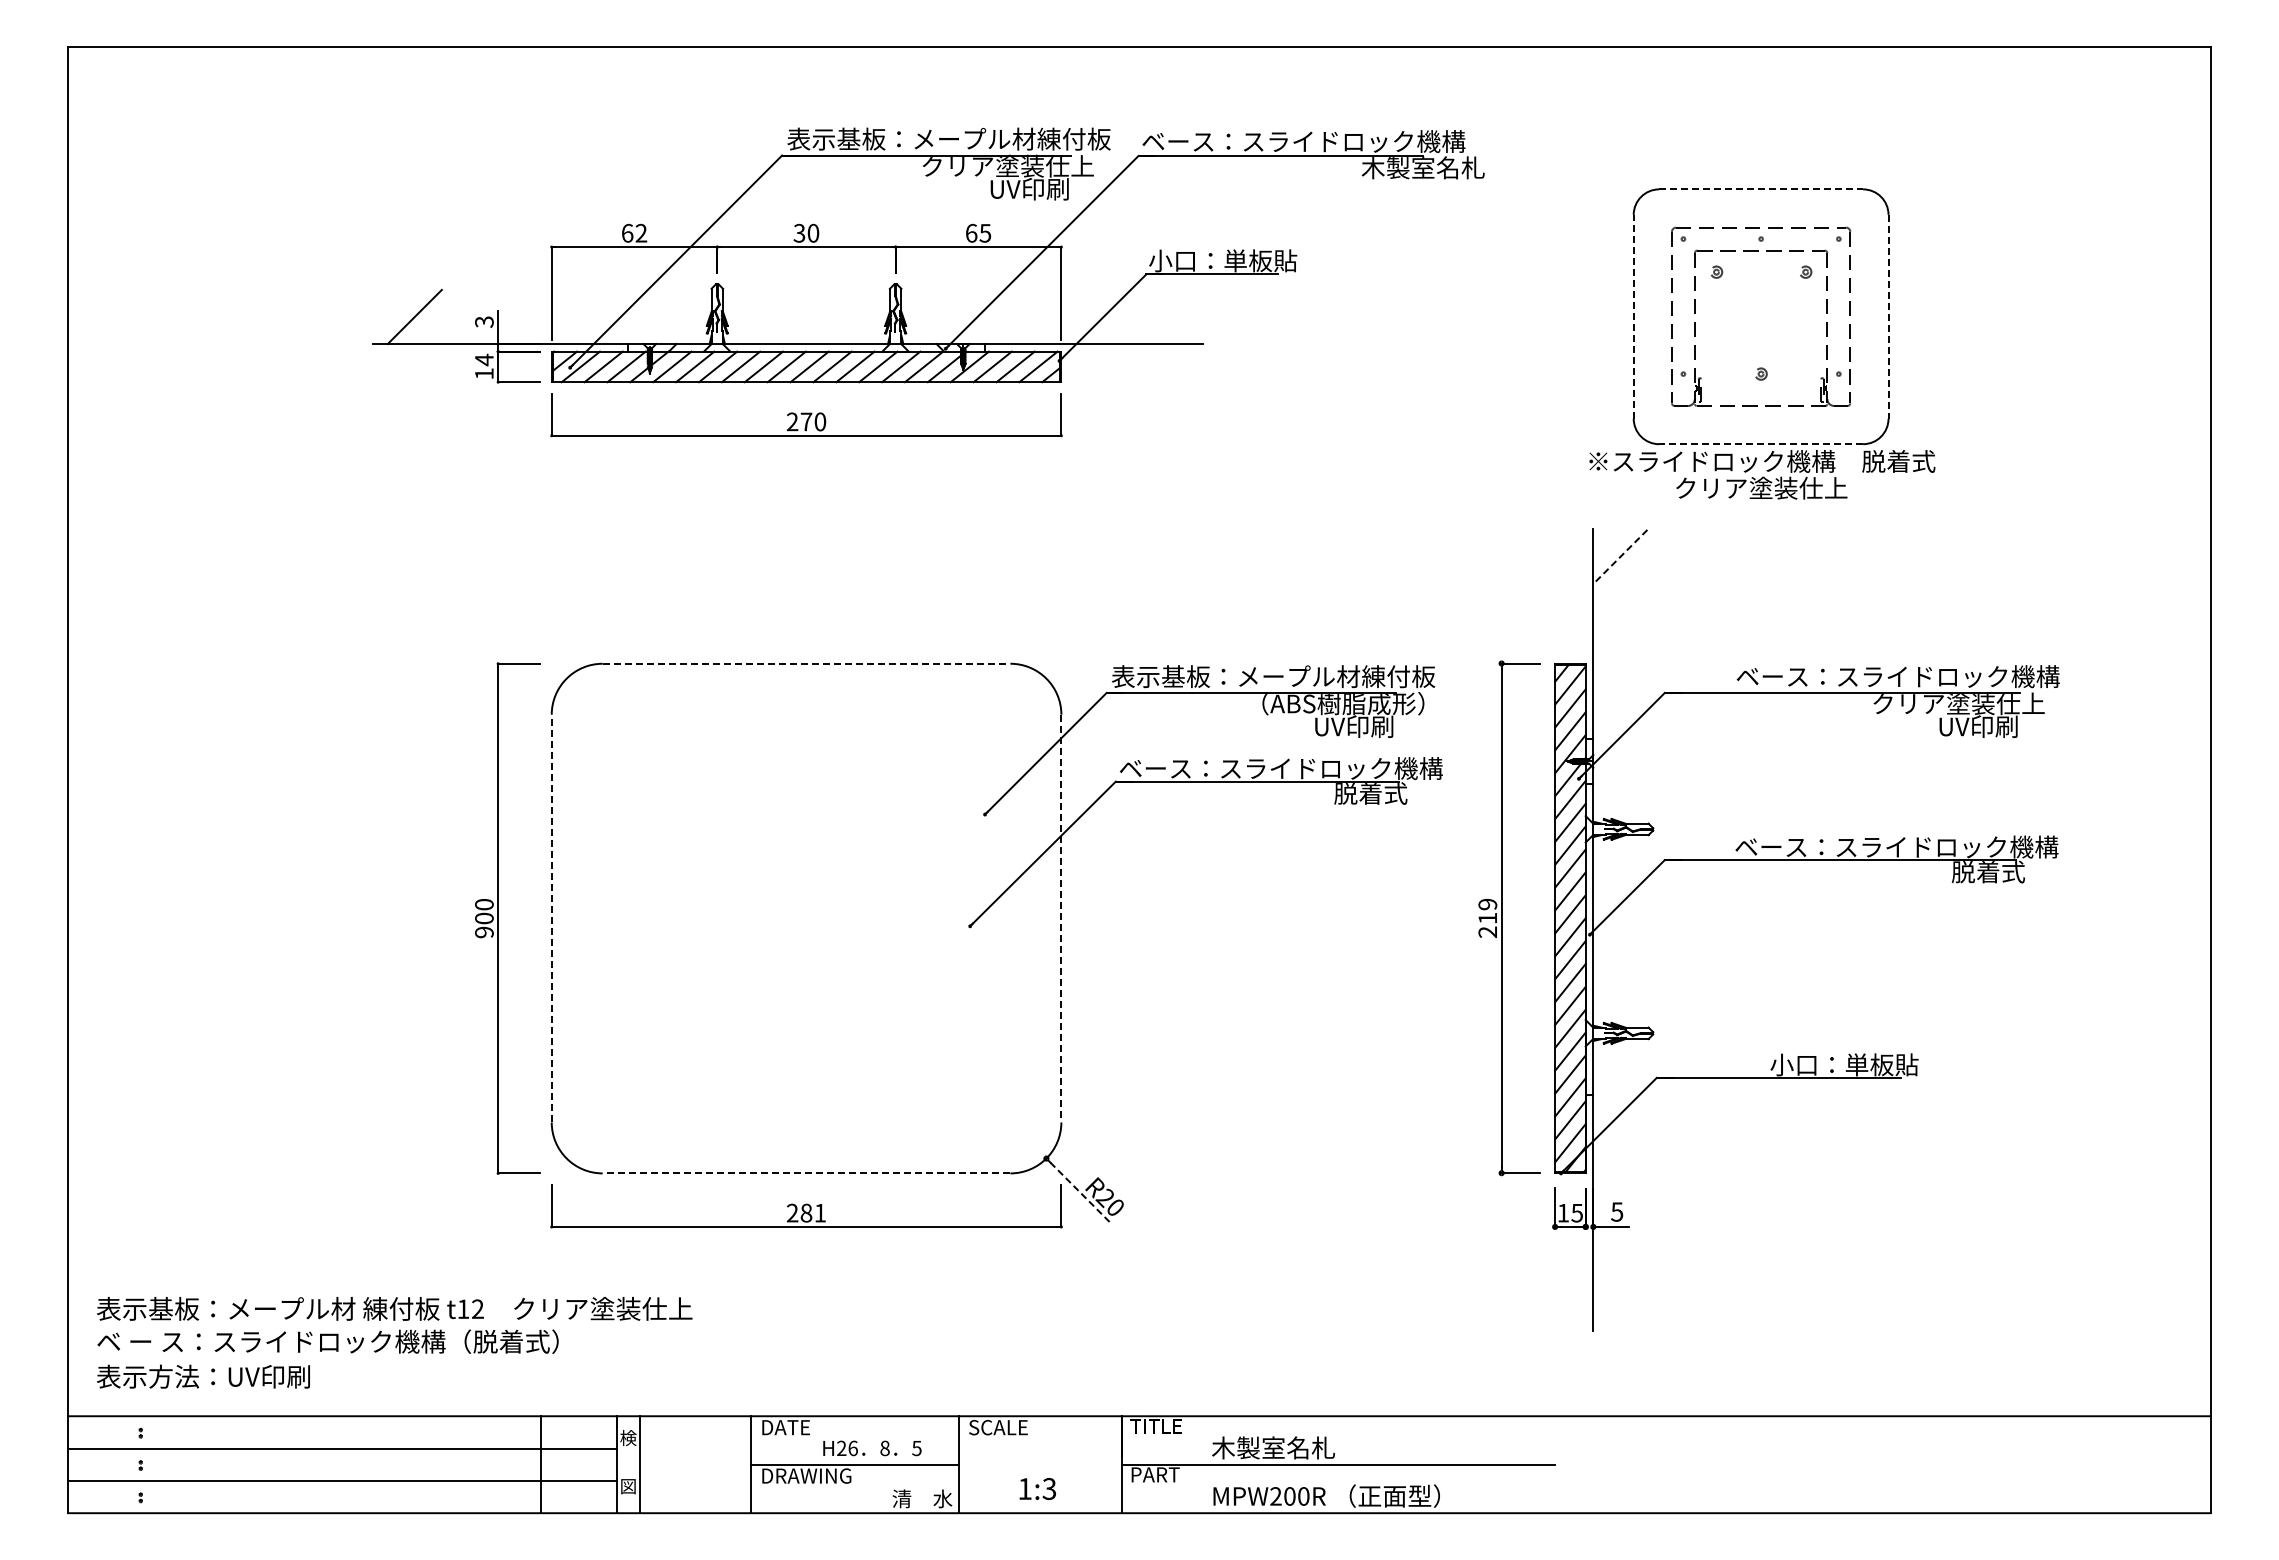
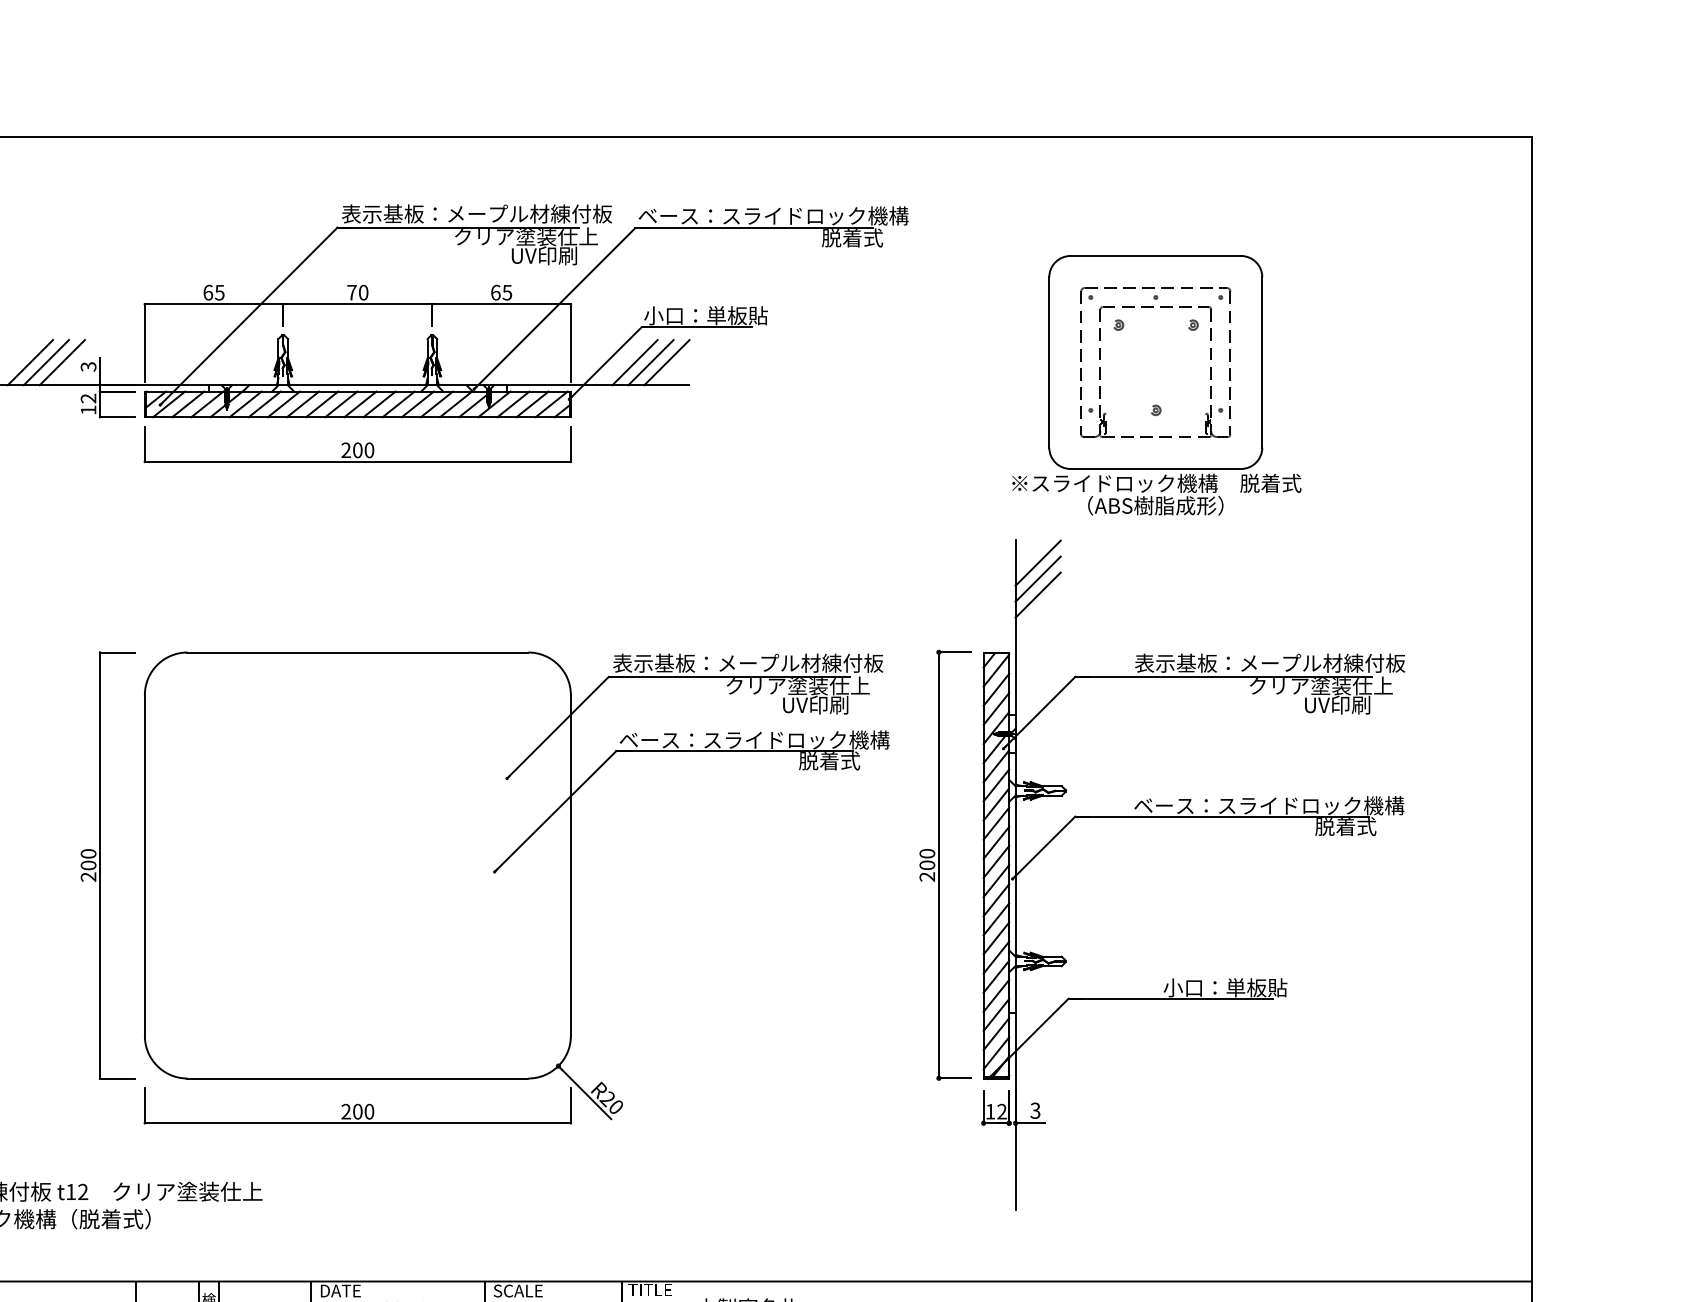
text: (1422, 167) -> (872, 237), 木製室名札 -> 脱着式
line: (1761, 189) -> (1156, 256), dashed -> solid
text: (641, 232) -> (219, 292), 62 -> 65
text: (799, 232) -> (351, 292), 30 -> 70
line: (433, 316) -> (46, 362), added
line: (453, 316) -> (62, 362), added
line: (1138, 316) -> (635, 362), added
line: (1157, 316) -> (651, 362), added
line: (1176, 316) -> (667, 362), added
line: (1633, 316) -> (1049, 362), dashed -> solid
line: (1888, 316) -> (1262, 362), dashed -> solid
text: (484, 359) -> (88, 398), 14 -> 12
text: (806, 421) -> (357, 449), 270 -> 200
line: (1761, 444) -> (1156, 469), dashed -> solid
text: (1761, 487) -> (1156, 505), クリア塗装仕上 -> （ABS樹脂成形）
line: (1620, 557) -> (1038, 563), dashed -> solid
line: (1620, 576) -> (1038, 579), added
line: (1620, 595) -> (1038, 595), added
line: (806, 663) -> (357, 652), dashed -> solid
text: (1897, 676) -> (1269, 663), ベース：スライドロック機構 -> 表示基板：メープル材練付板
text: (1335, 703) -> (800, 685), （ABS樹脂成形） -> クリア塗装仕上
text: (1487, 910) -> (927, 858), 219 -> 200
line: (551, 918) -> (144, 865), dashed -> solid
line: (1061, 918) -> (570, 865), dashed -> solid
text: (484, 932) -> (88, 877), 900 -> 200
line: (806, 1173) -> (357, 1078), dashed -> solid
line: (1080, 1192) -> (586, 1094), dashed -> solid
text: (1617, 1211) -> (1035, 1110), 5 -> 3
text: (813, 1212) -> (363, 1111), 281 -> 200
text: (1576, 1212) -> (1001, 1111), 15 -> 12

